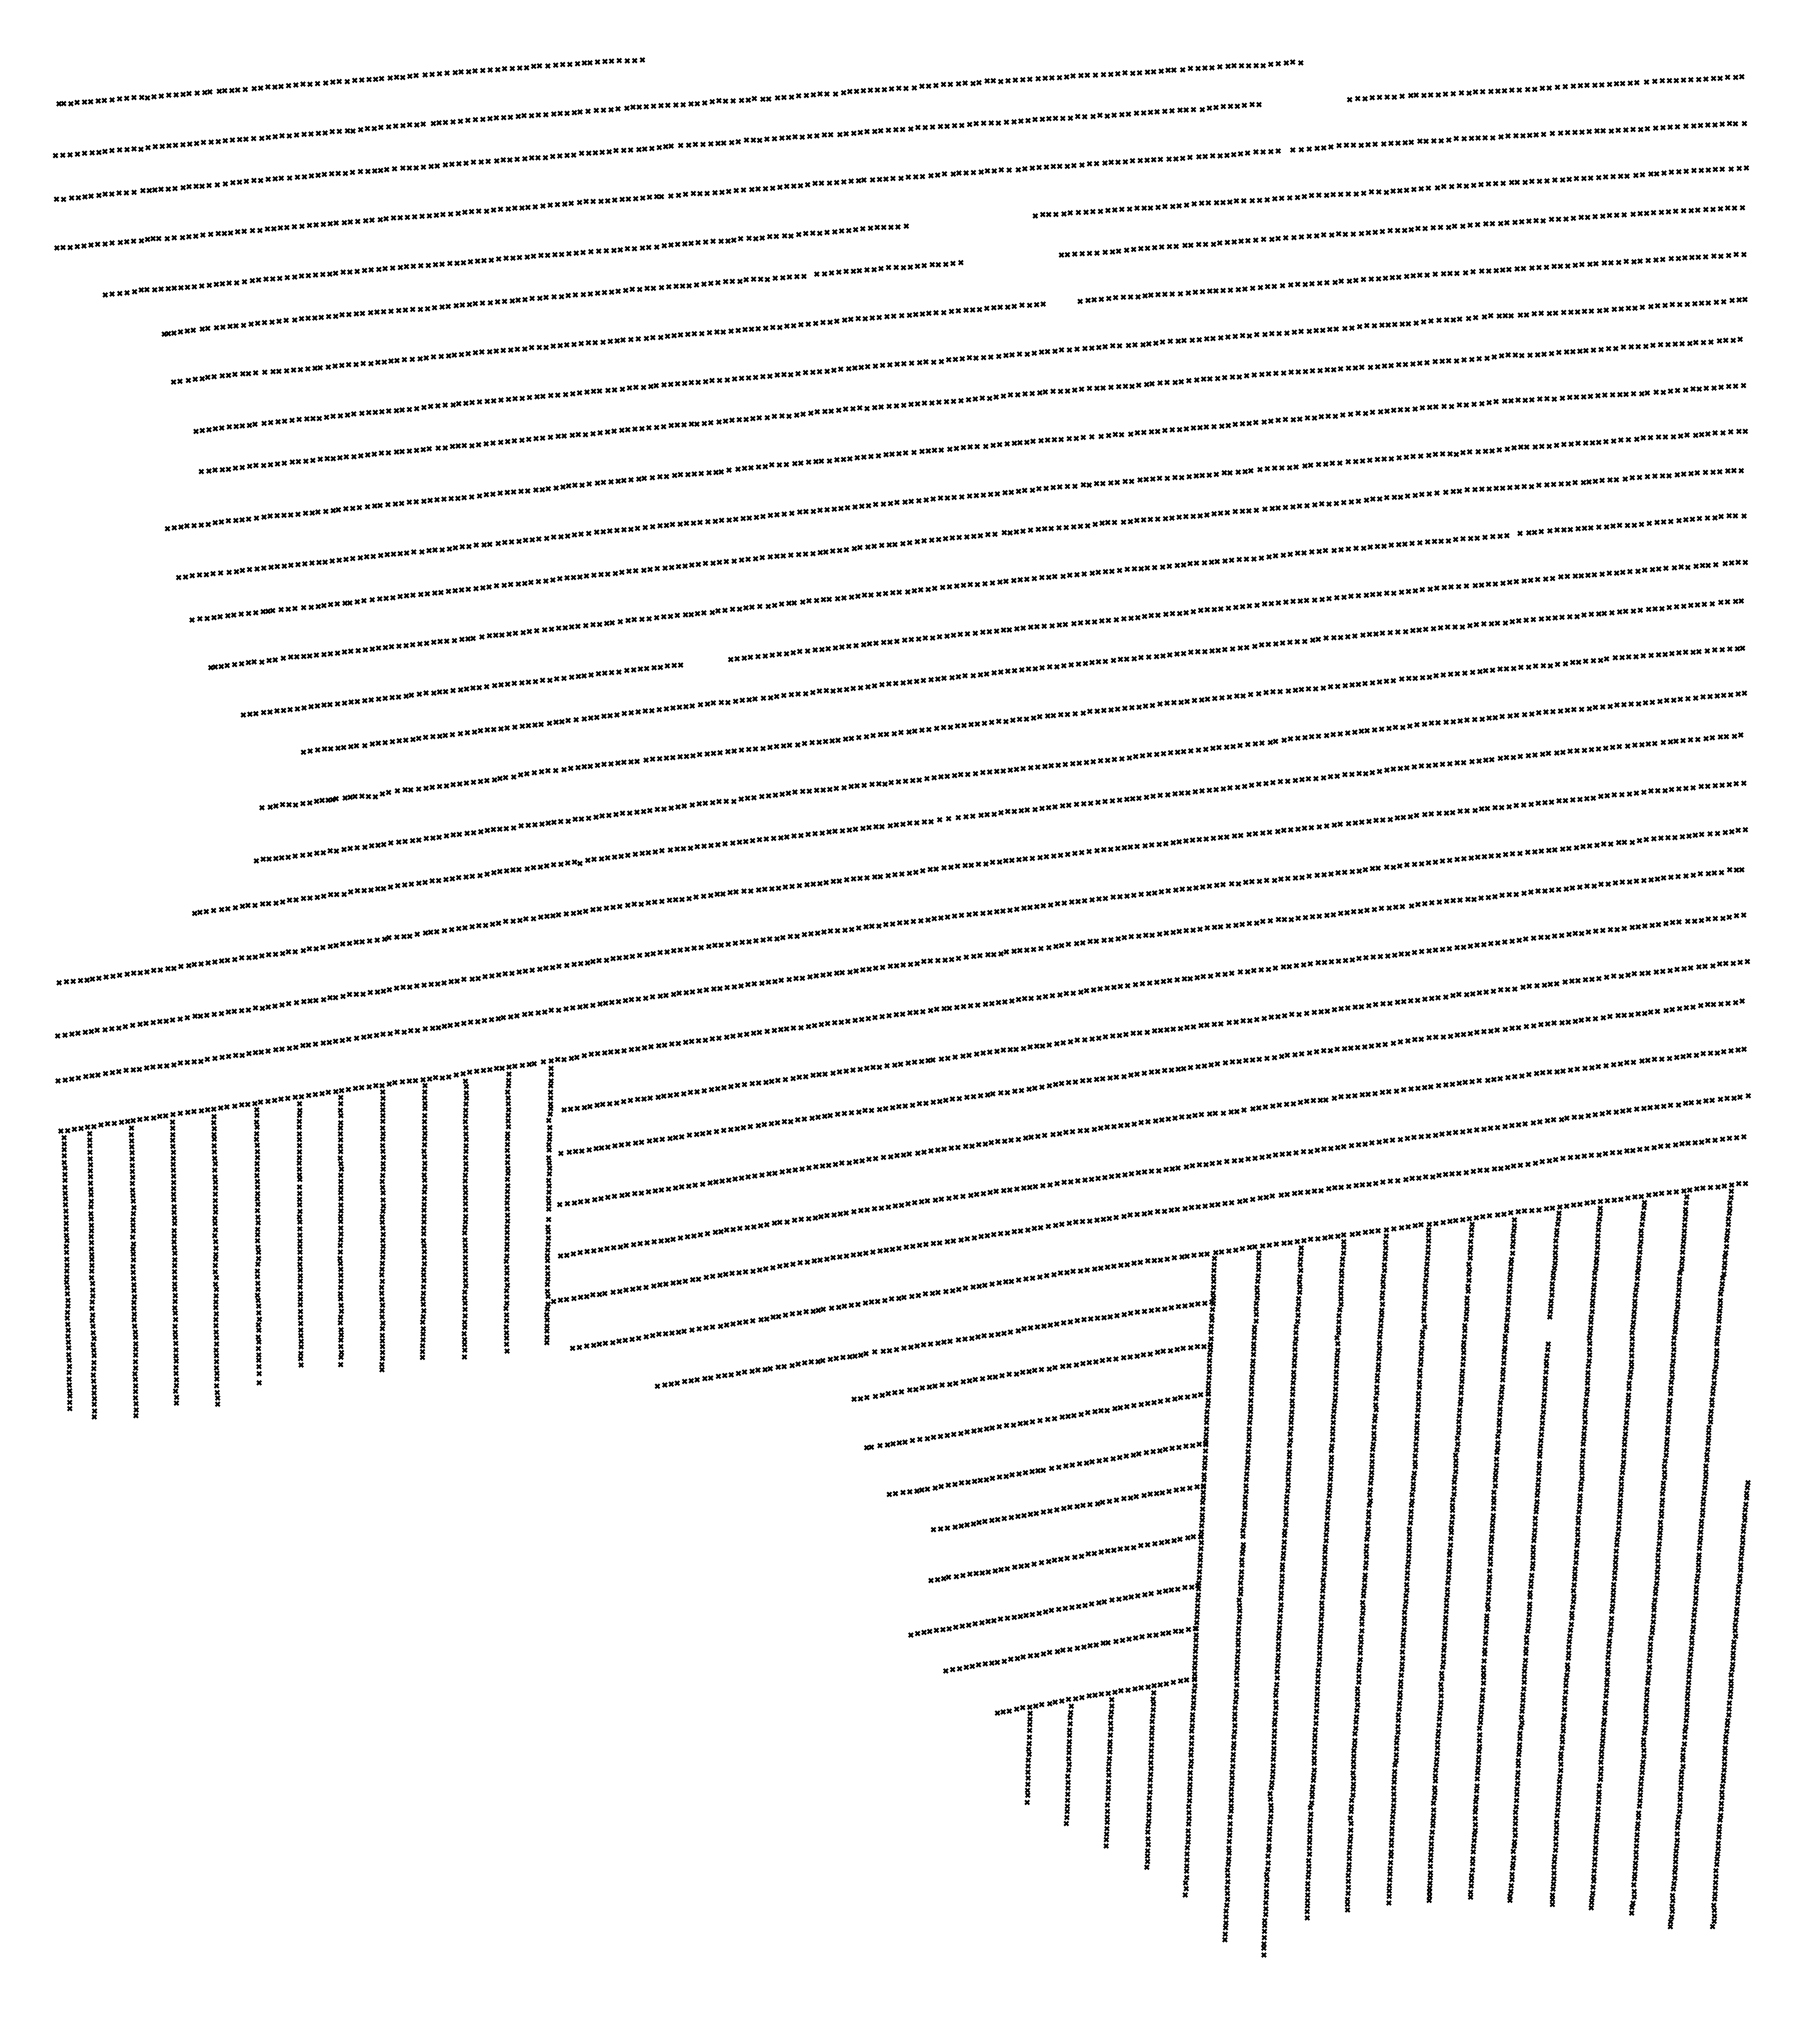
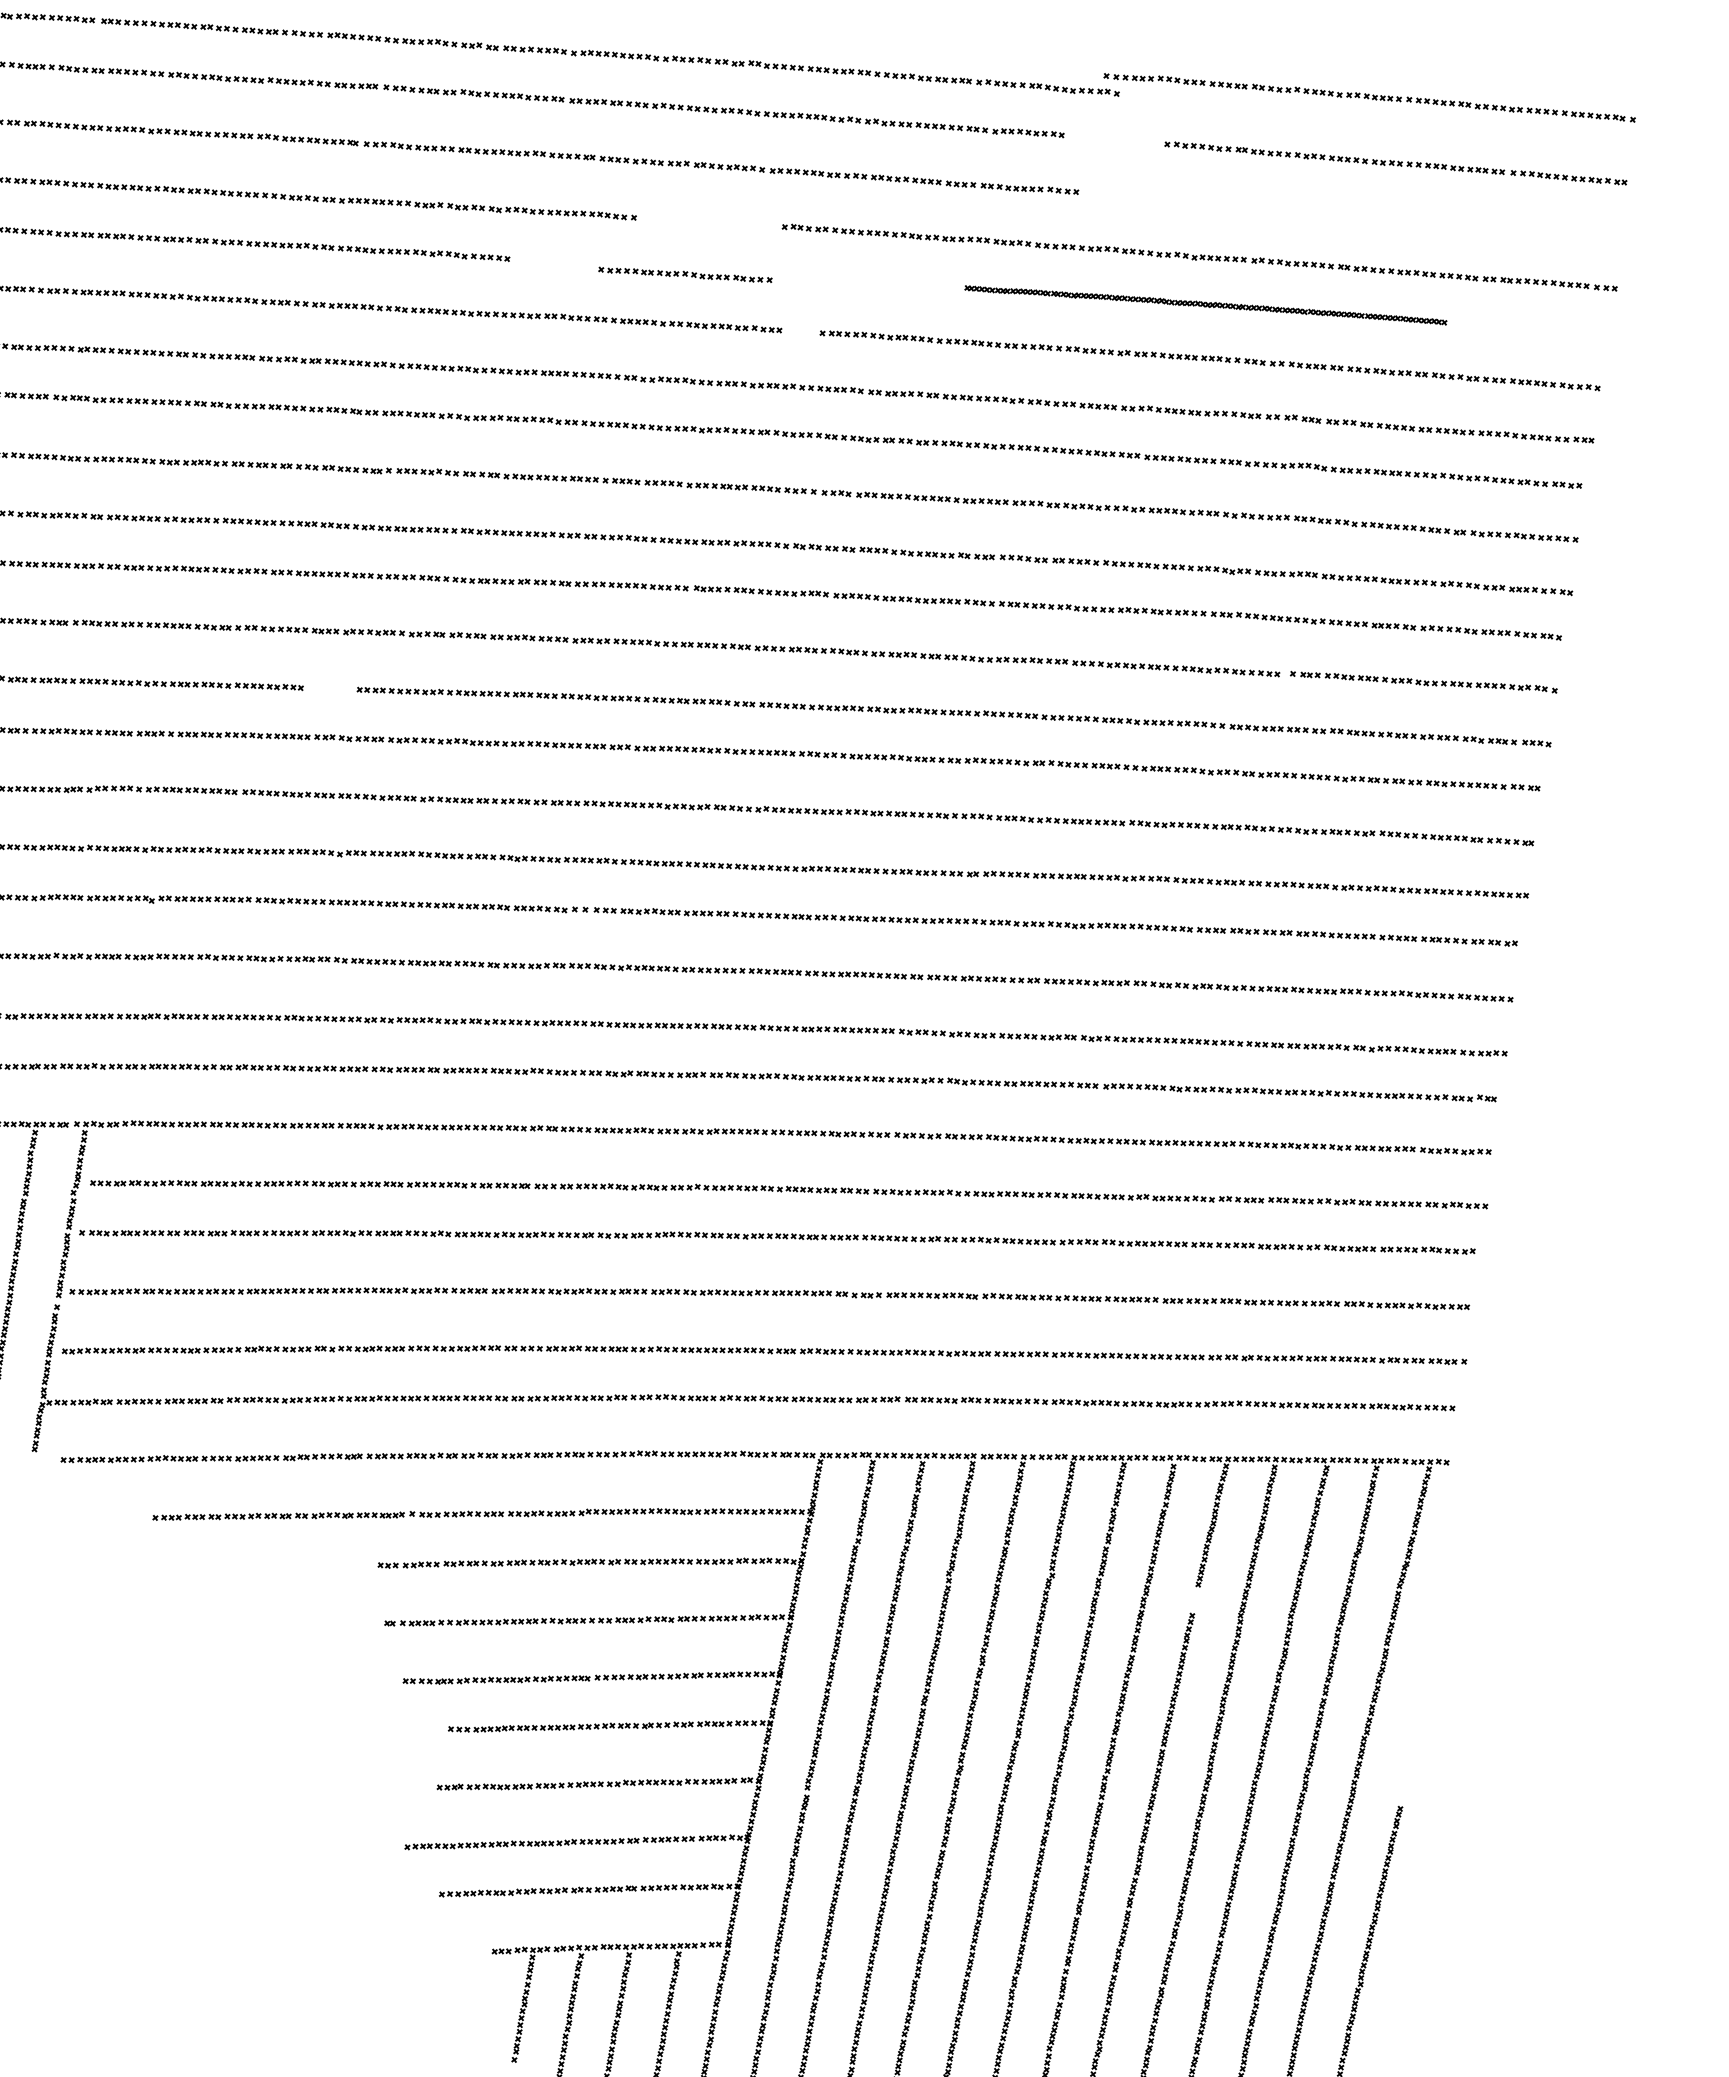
part: (1518, 136) -> (1369, 97), moved
part: (1401, 231) -> (1205, 305), size x0.6
part: (888, 268) -> (685, 274), moved

